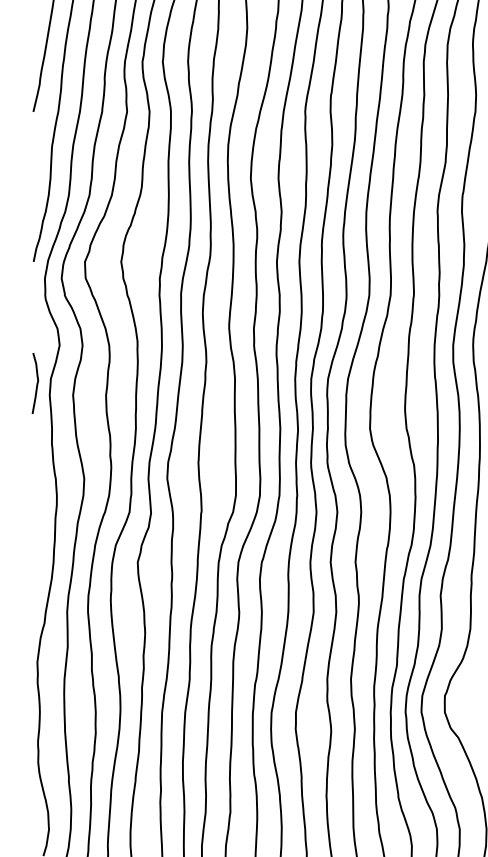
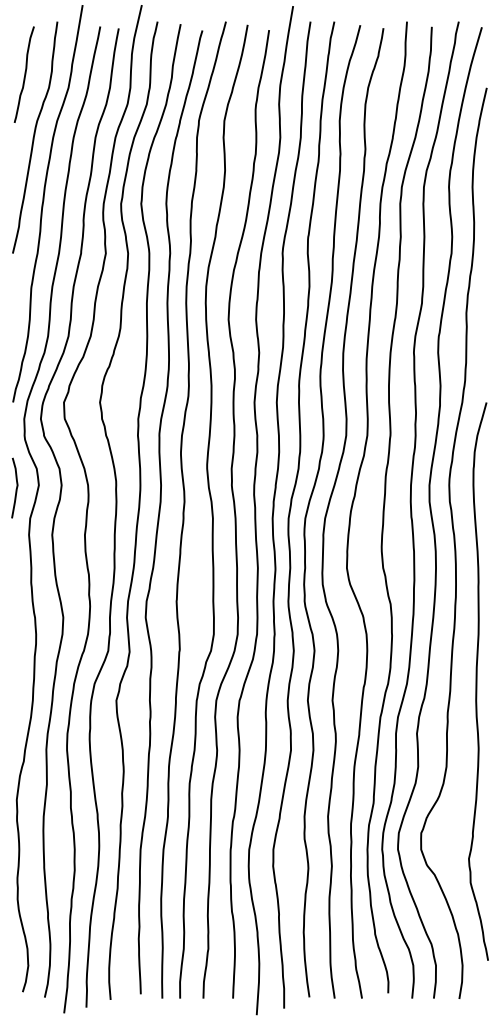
curve: (37, 382) -> (16, 487), moved

